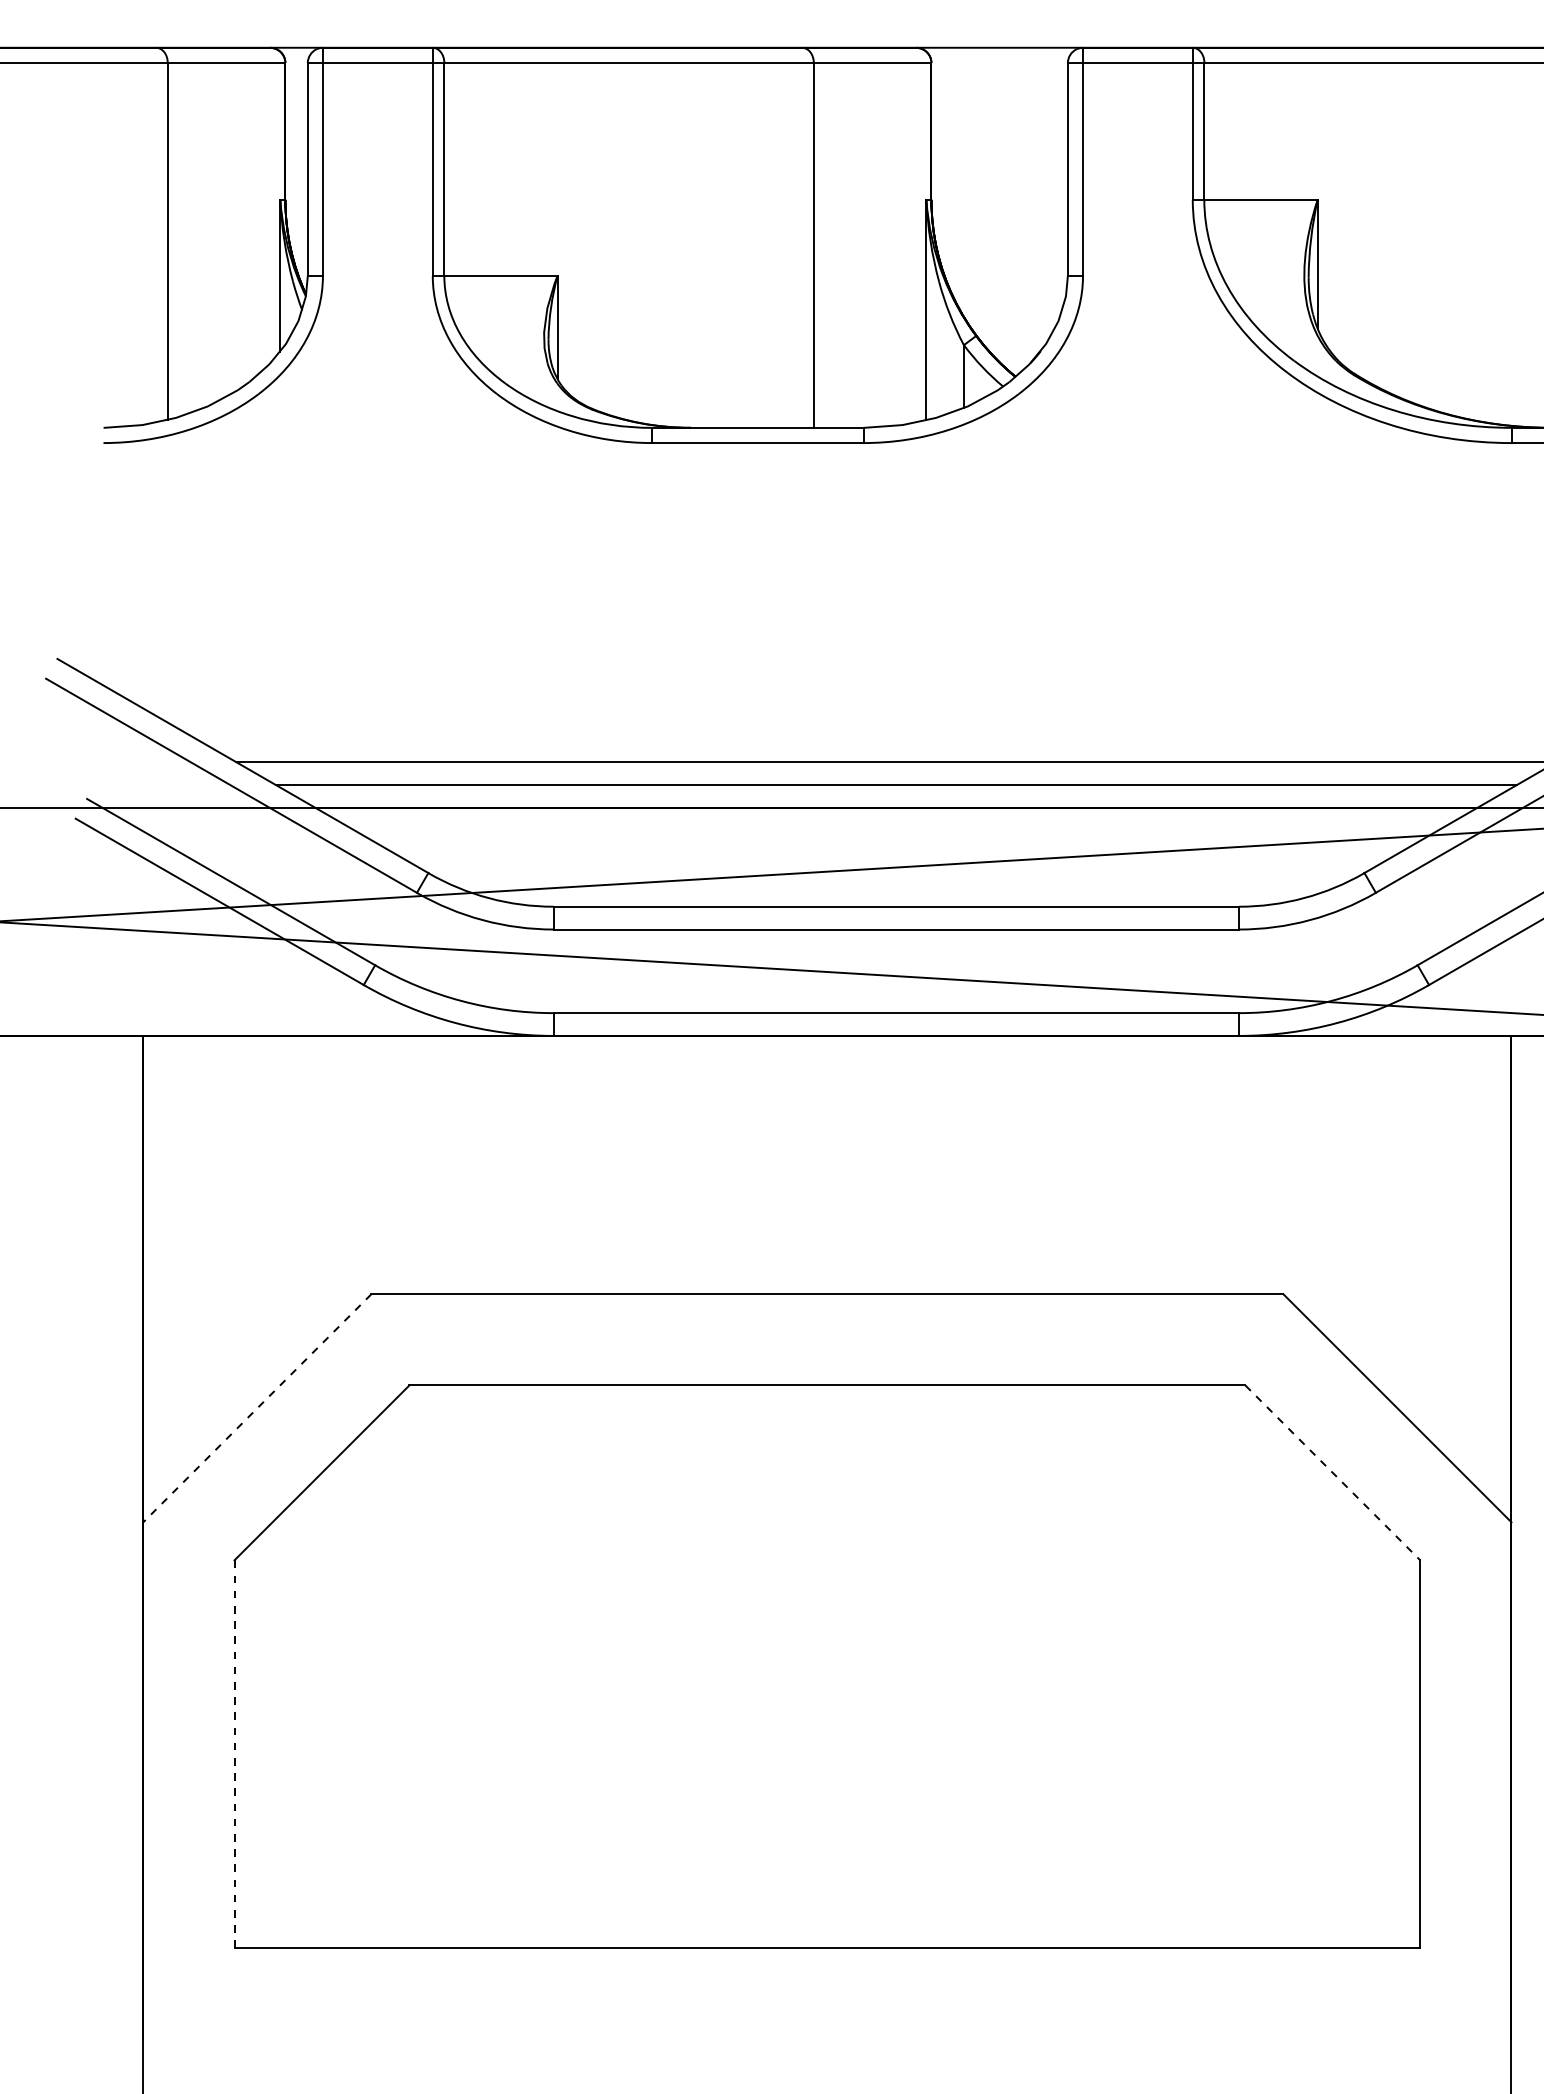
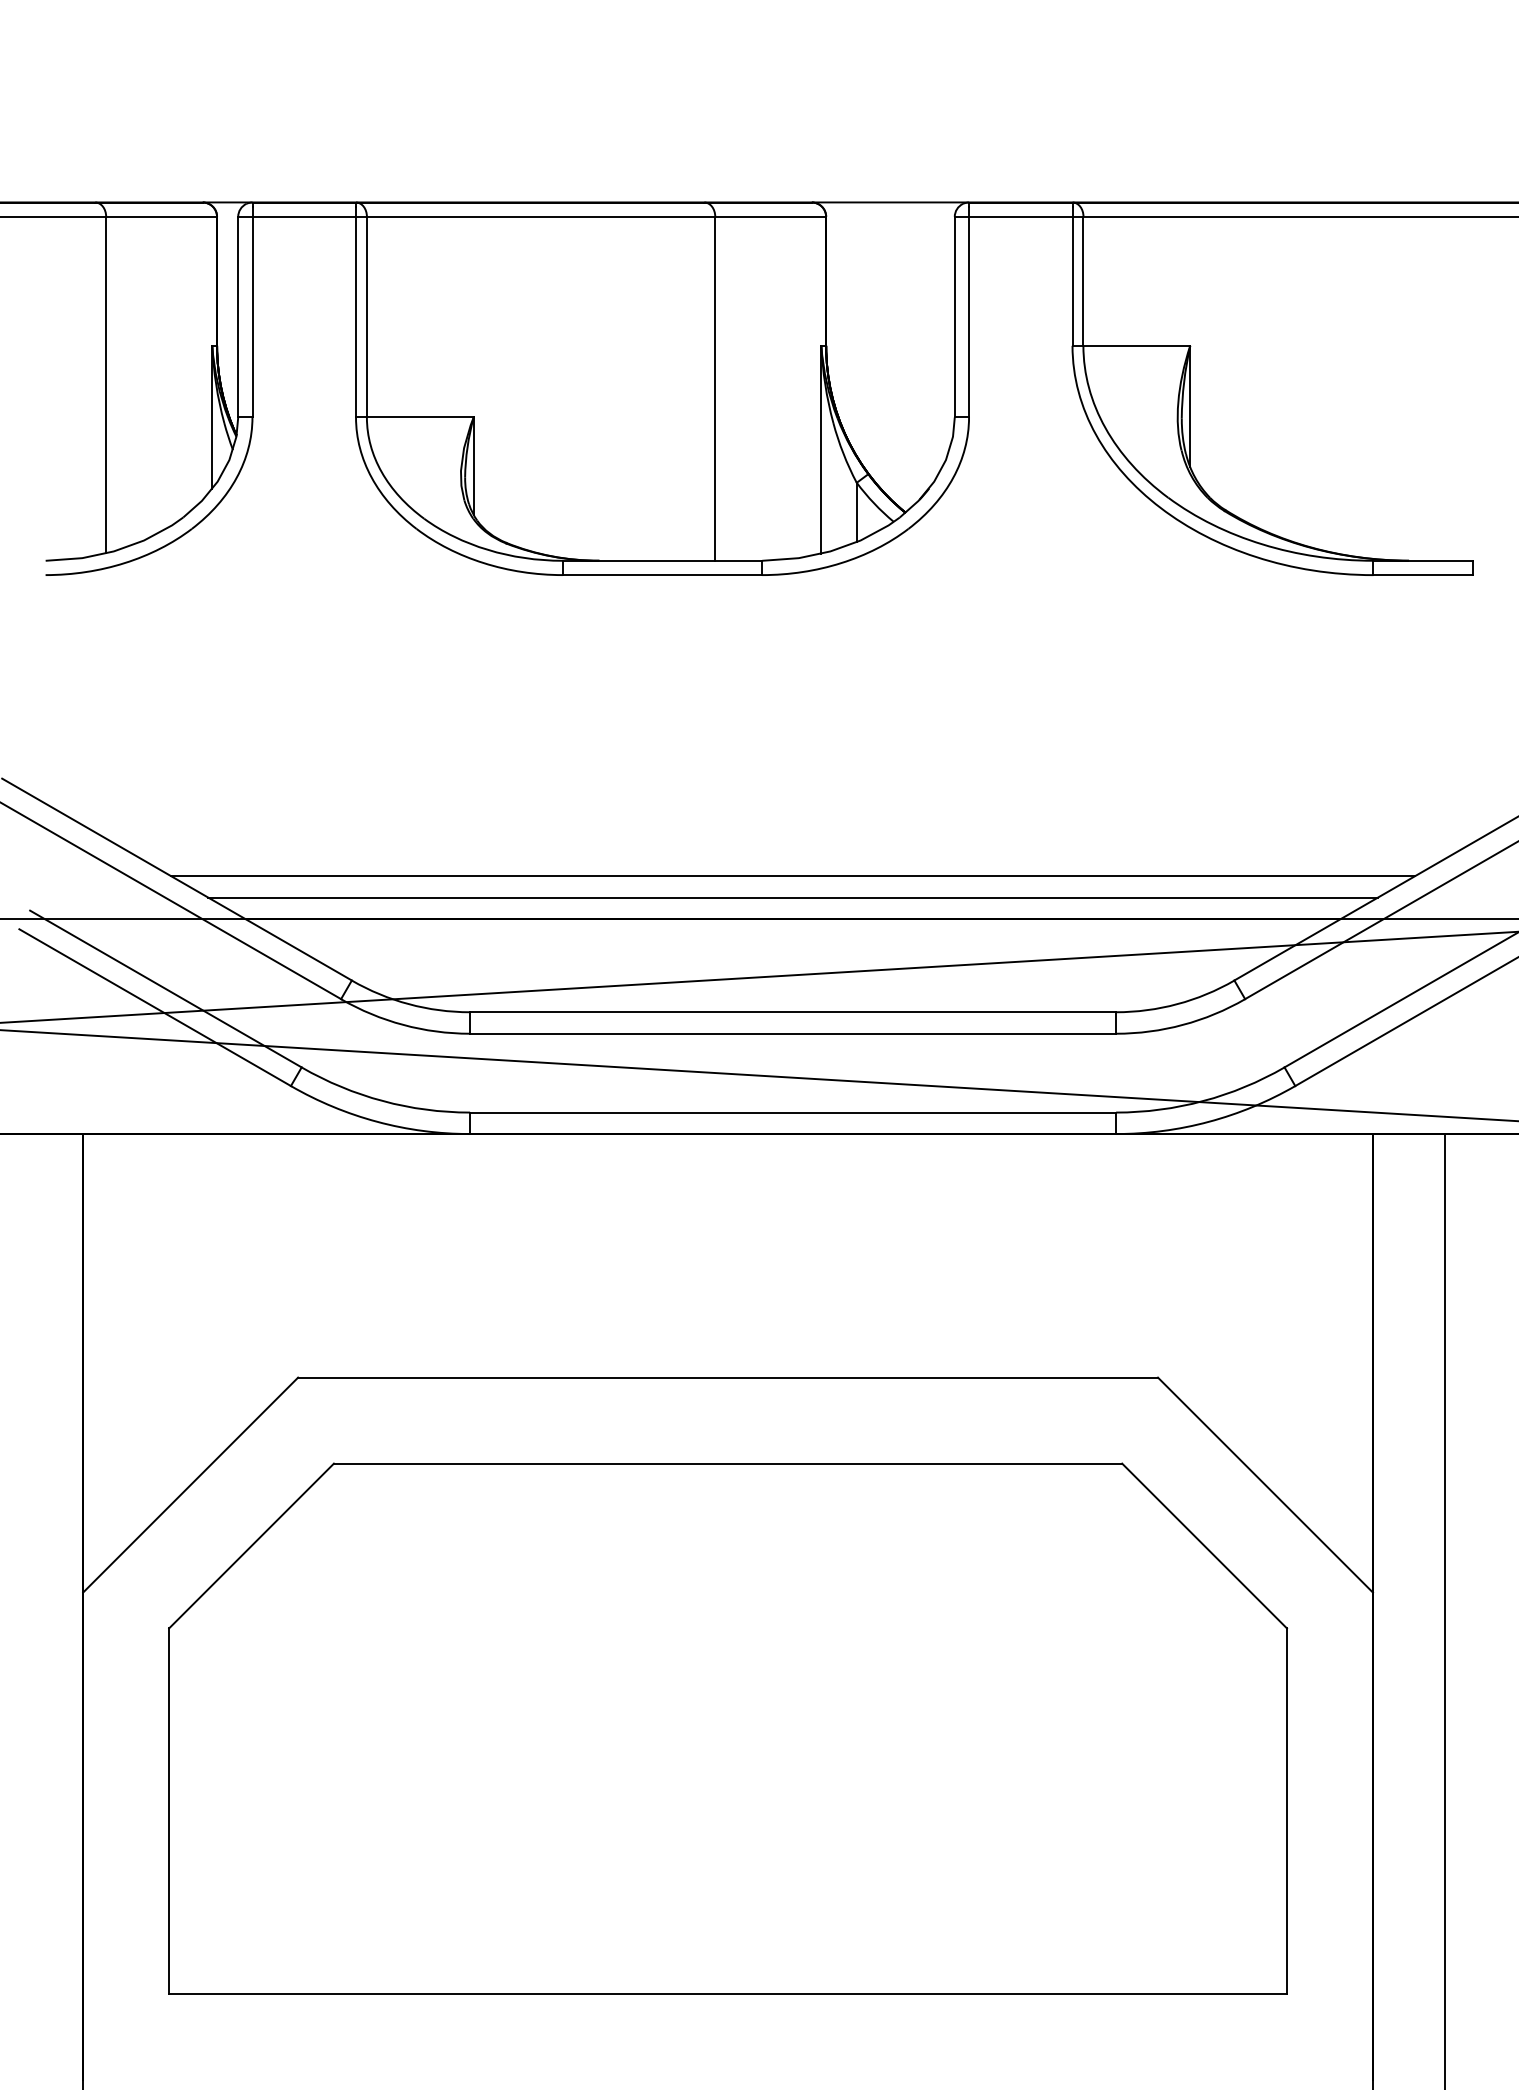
line: (257, 1408) -> (190, 1485), dashed -> solid
line: (1332, 1473) -> (1204, 1546), dashed -> solid
line: (234, 1754) -> (169, 1811), dashed -> solid

